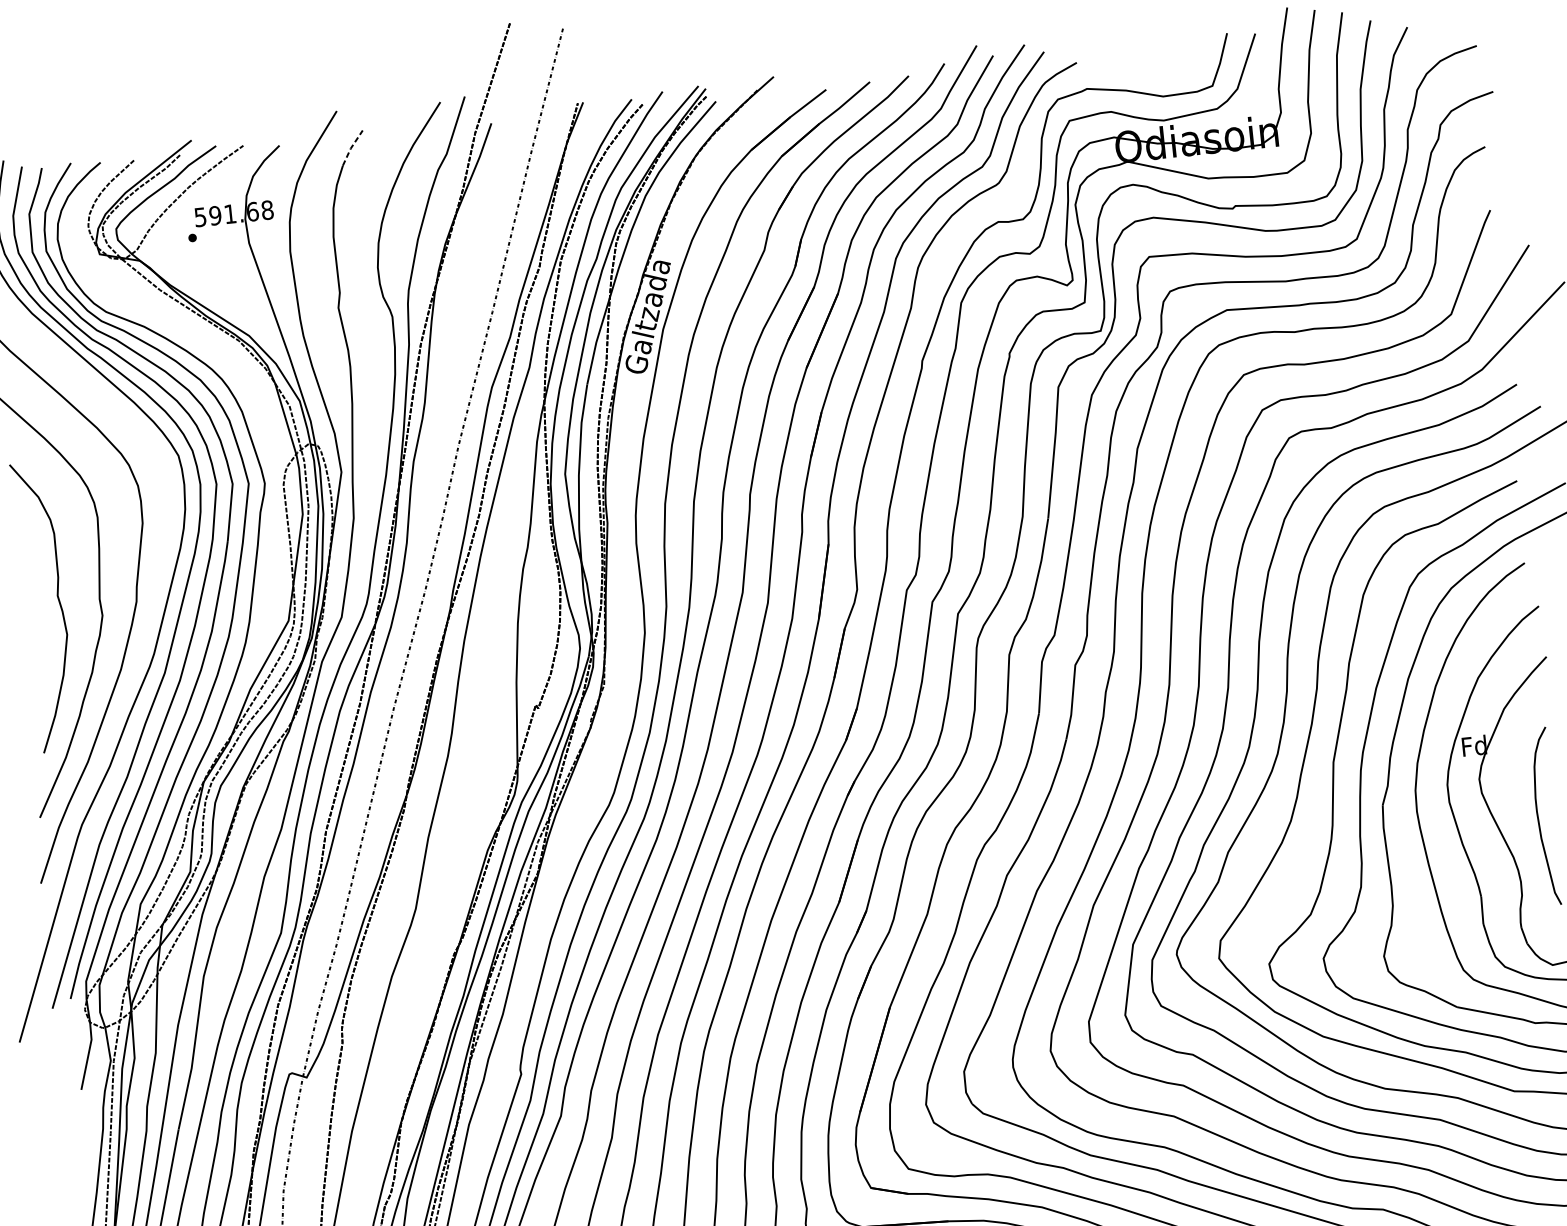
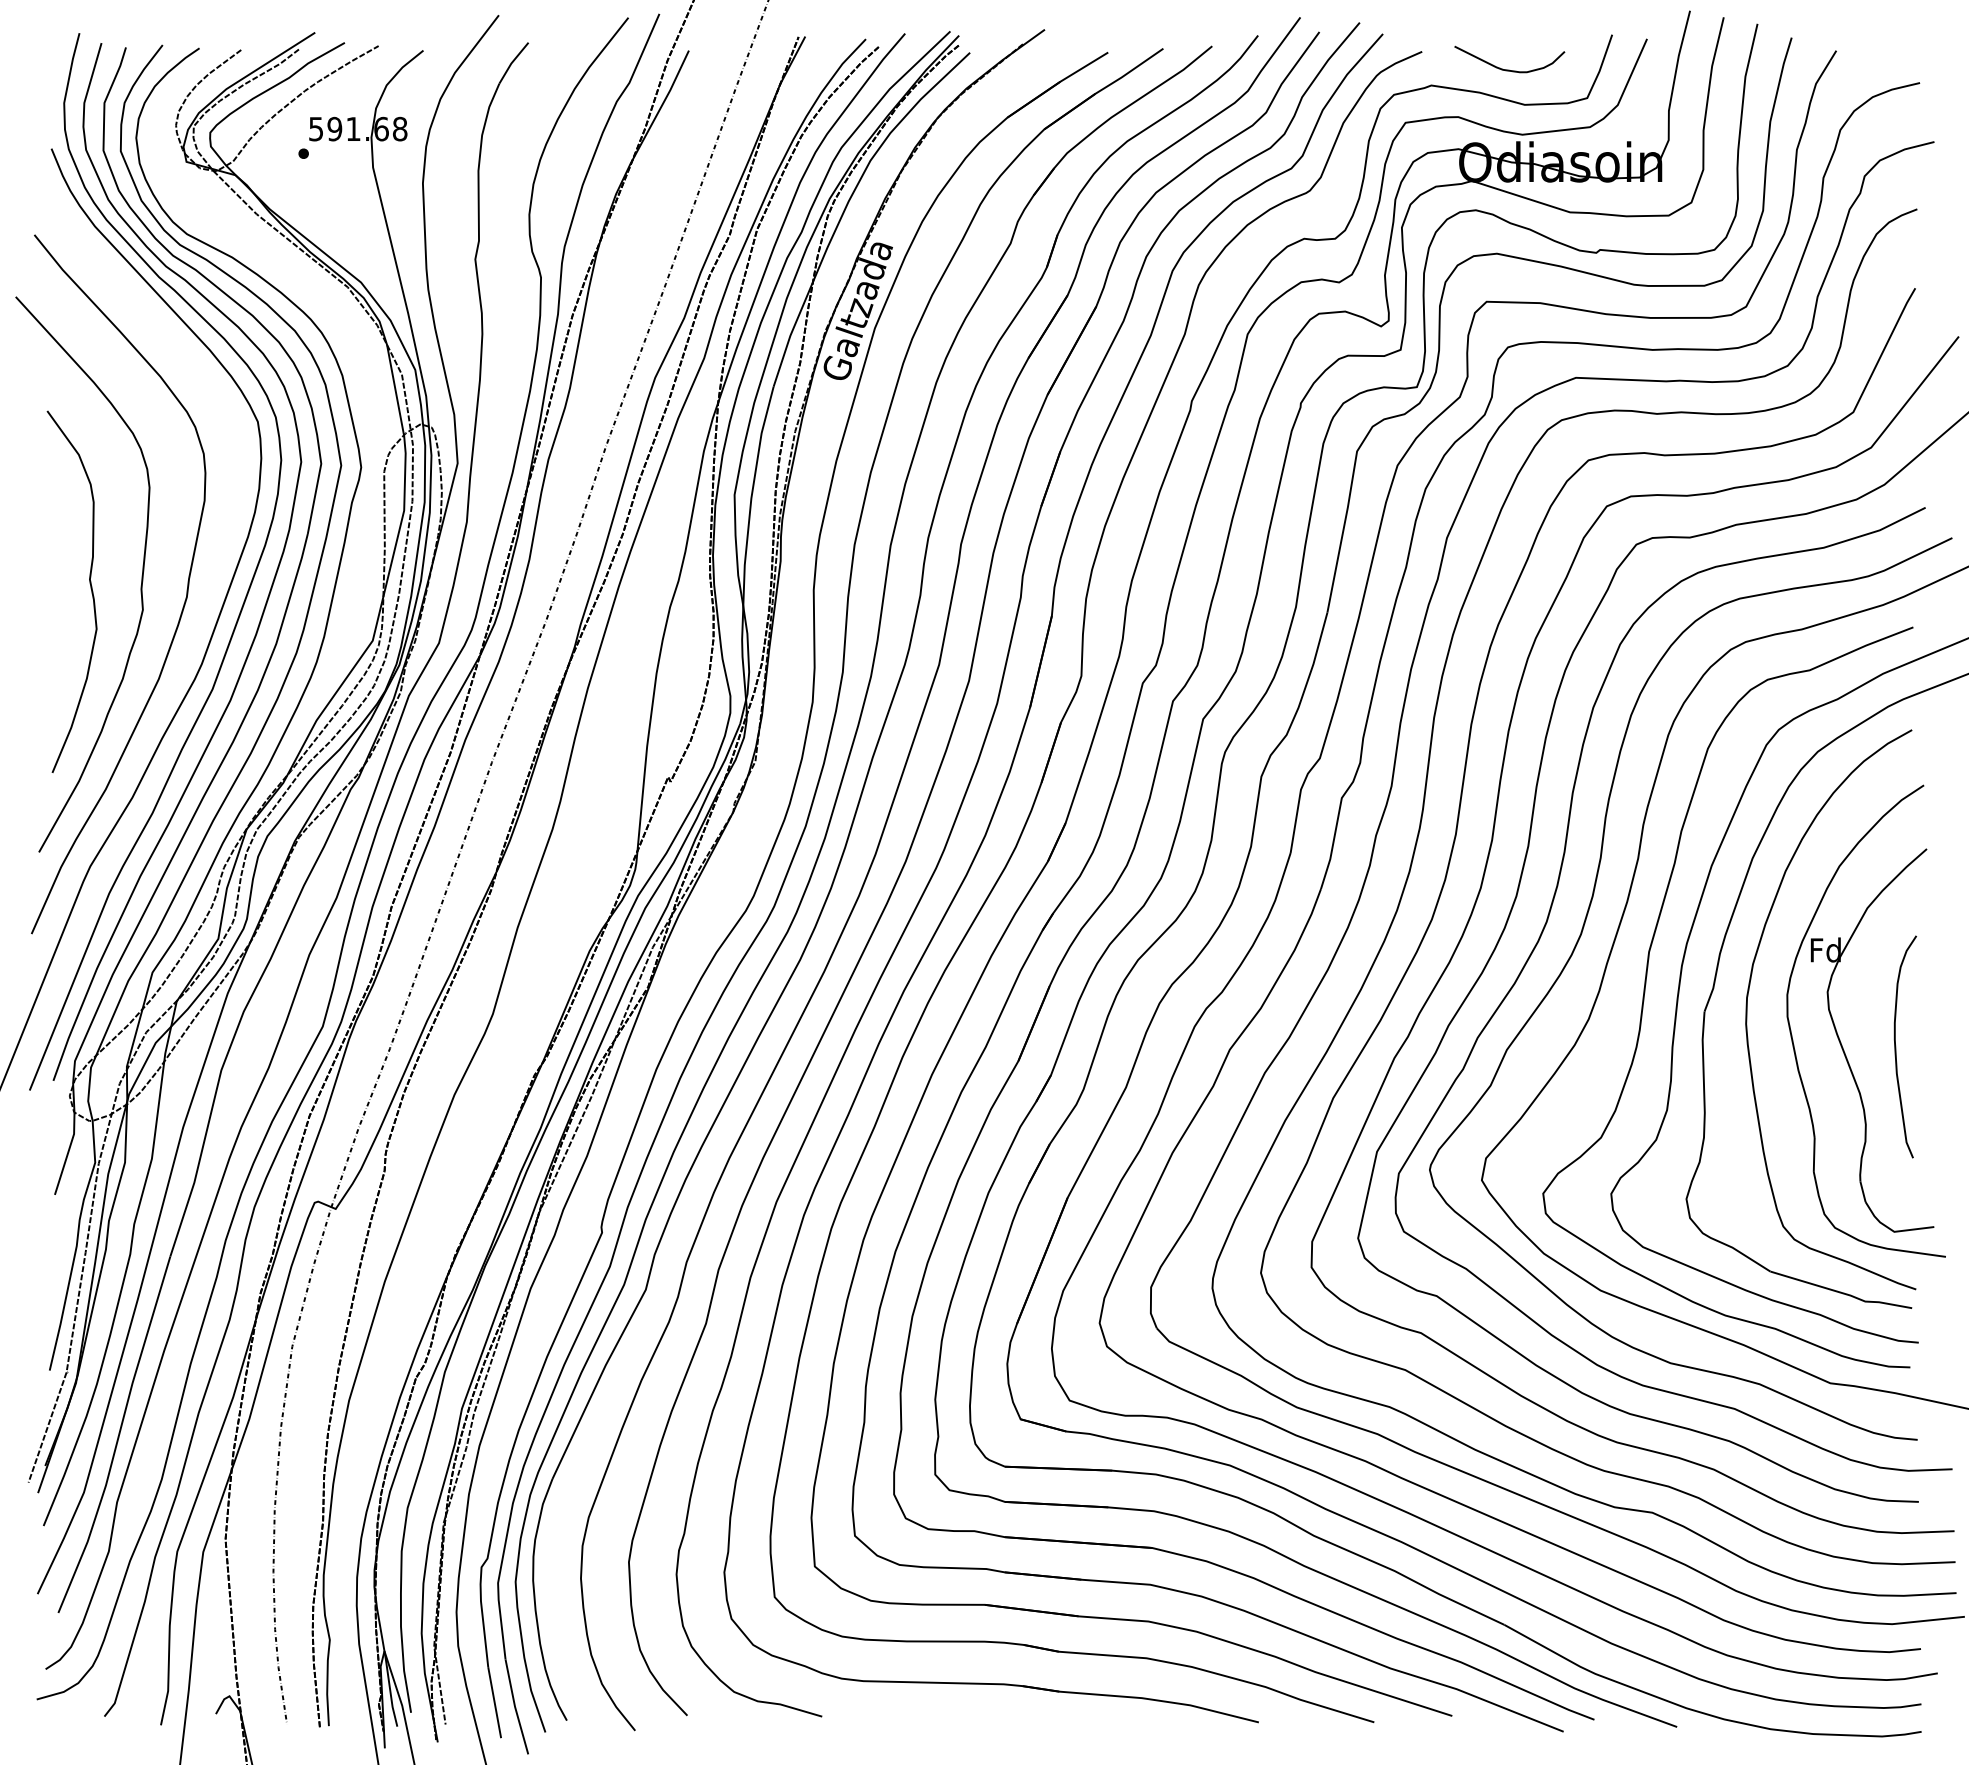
curve: (1148, 69) -> (1509, 69), added
line: (351, 147) -> (512, 62), dashed -> solid

